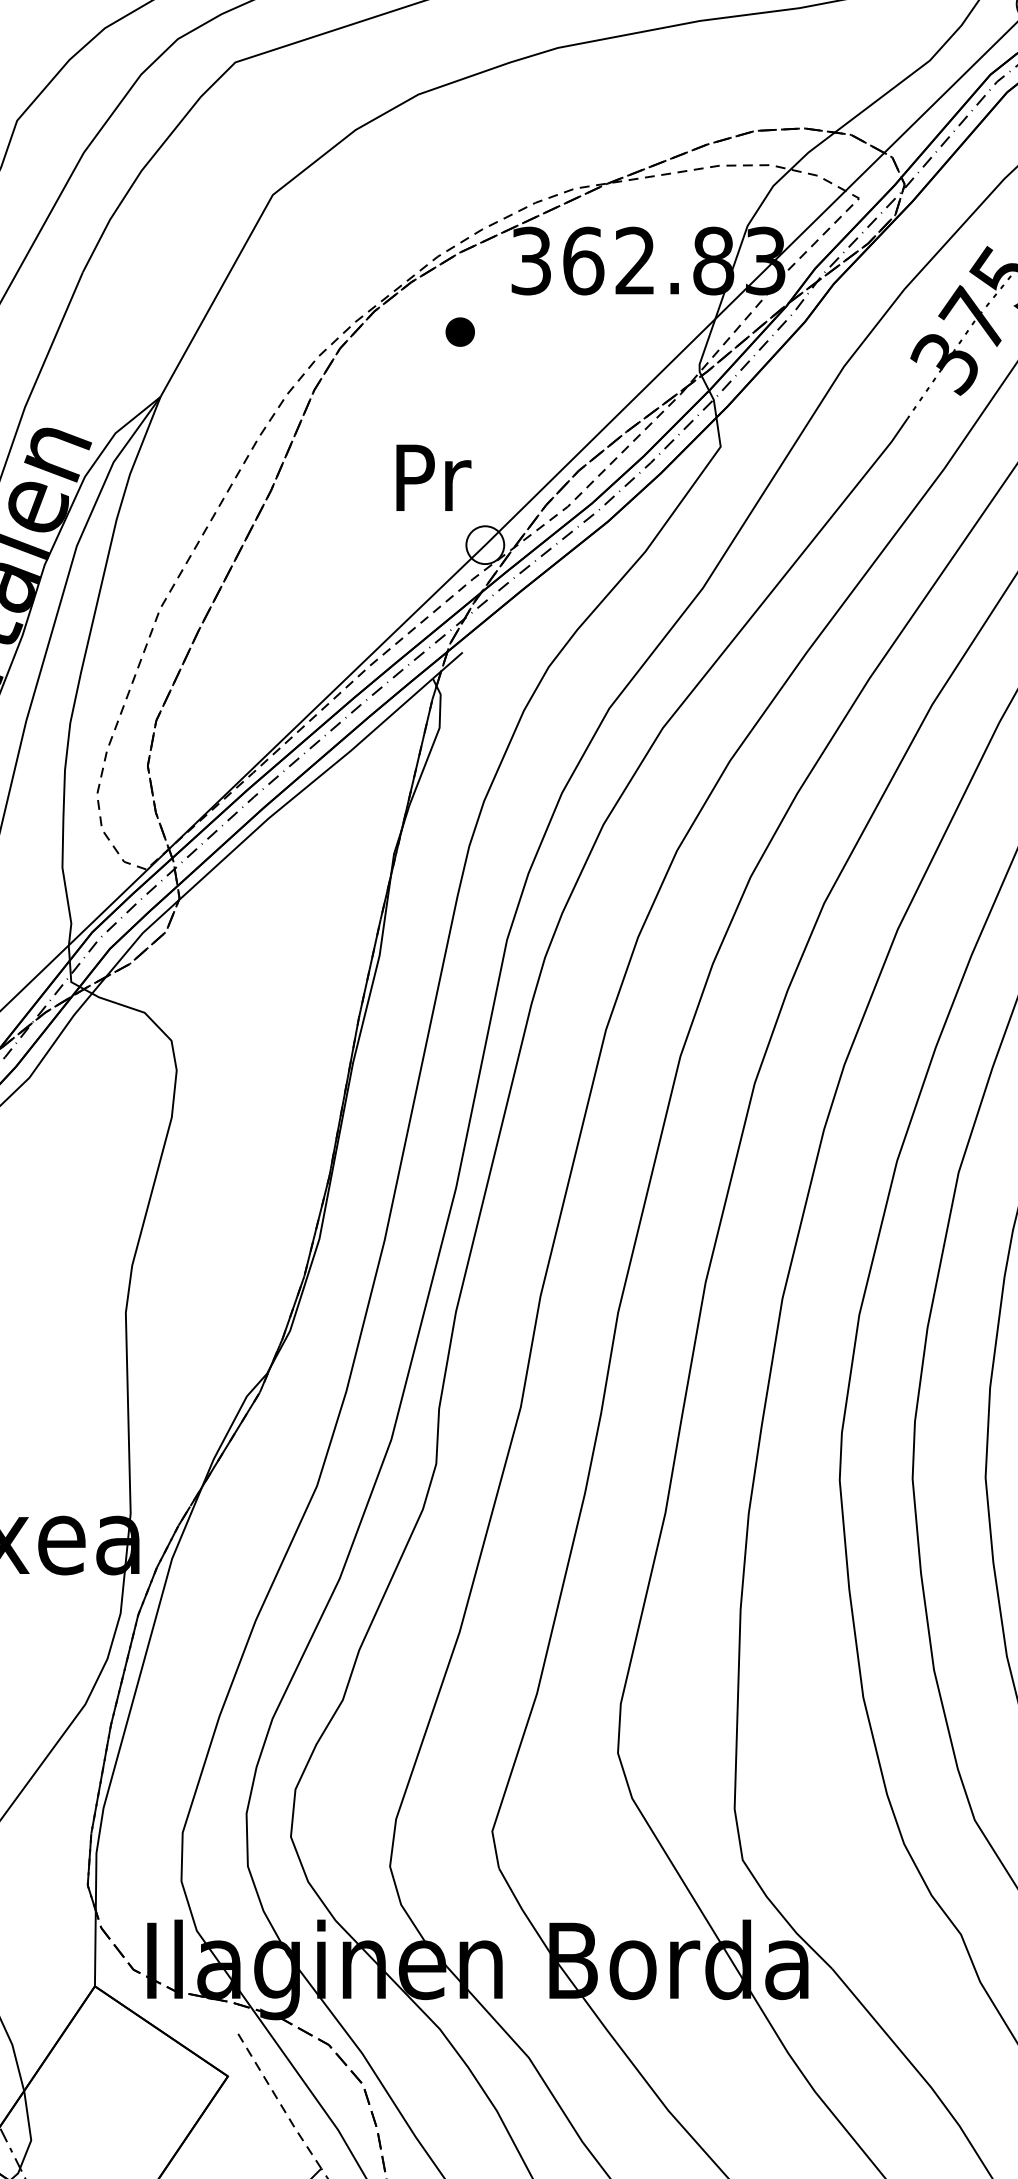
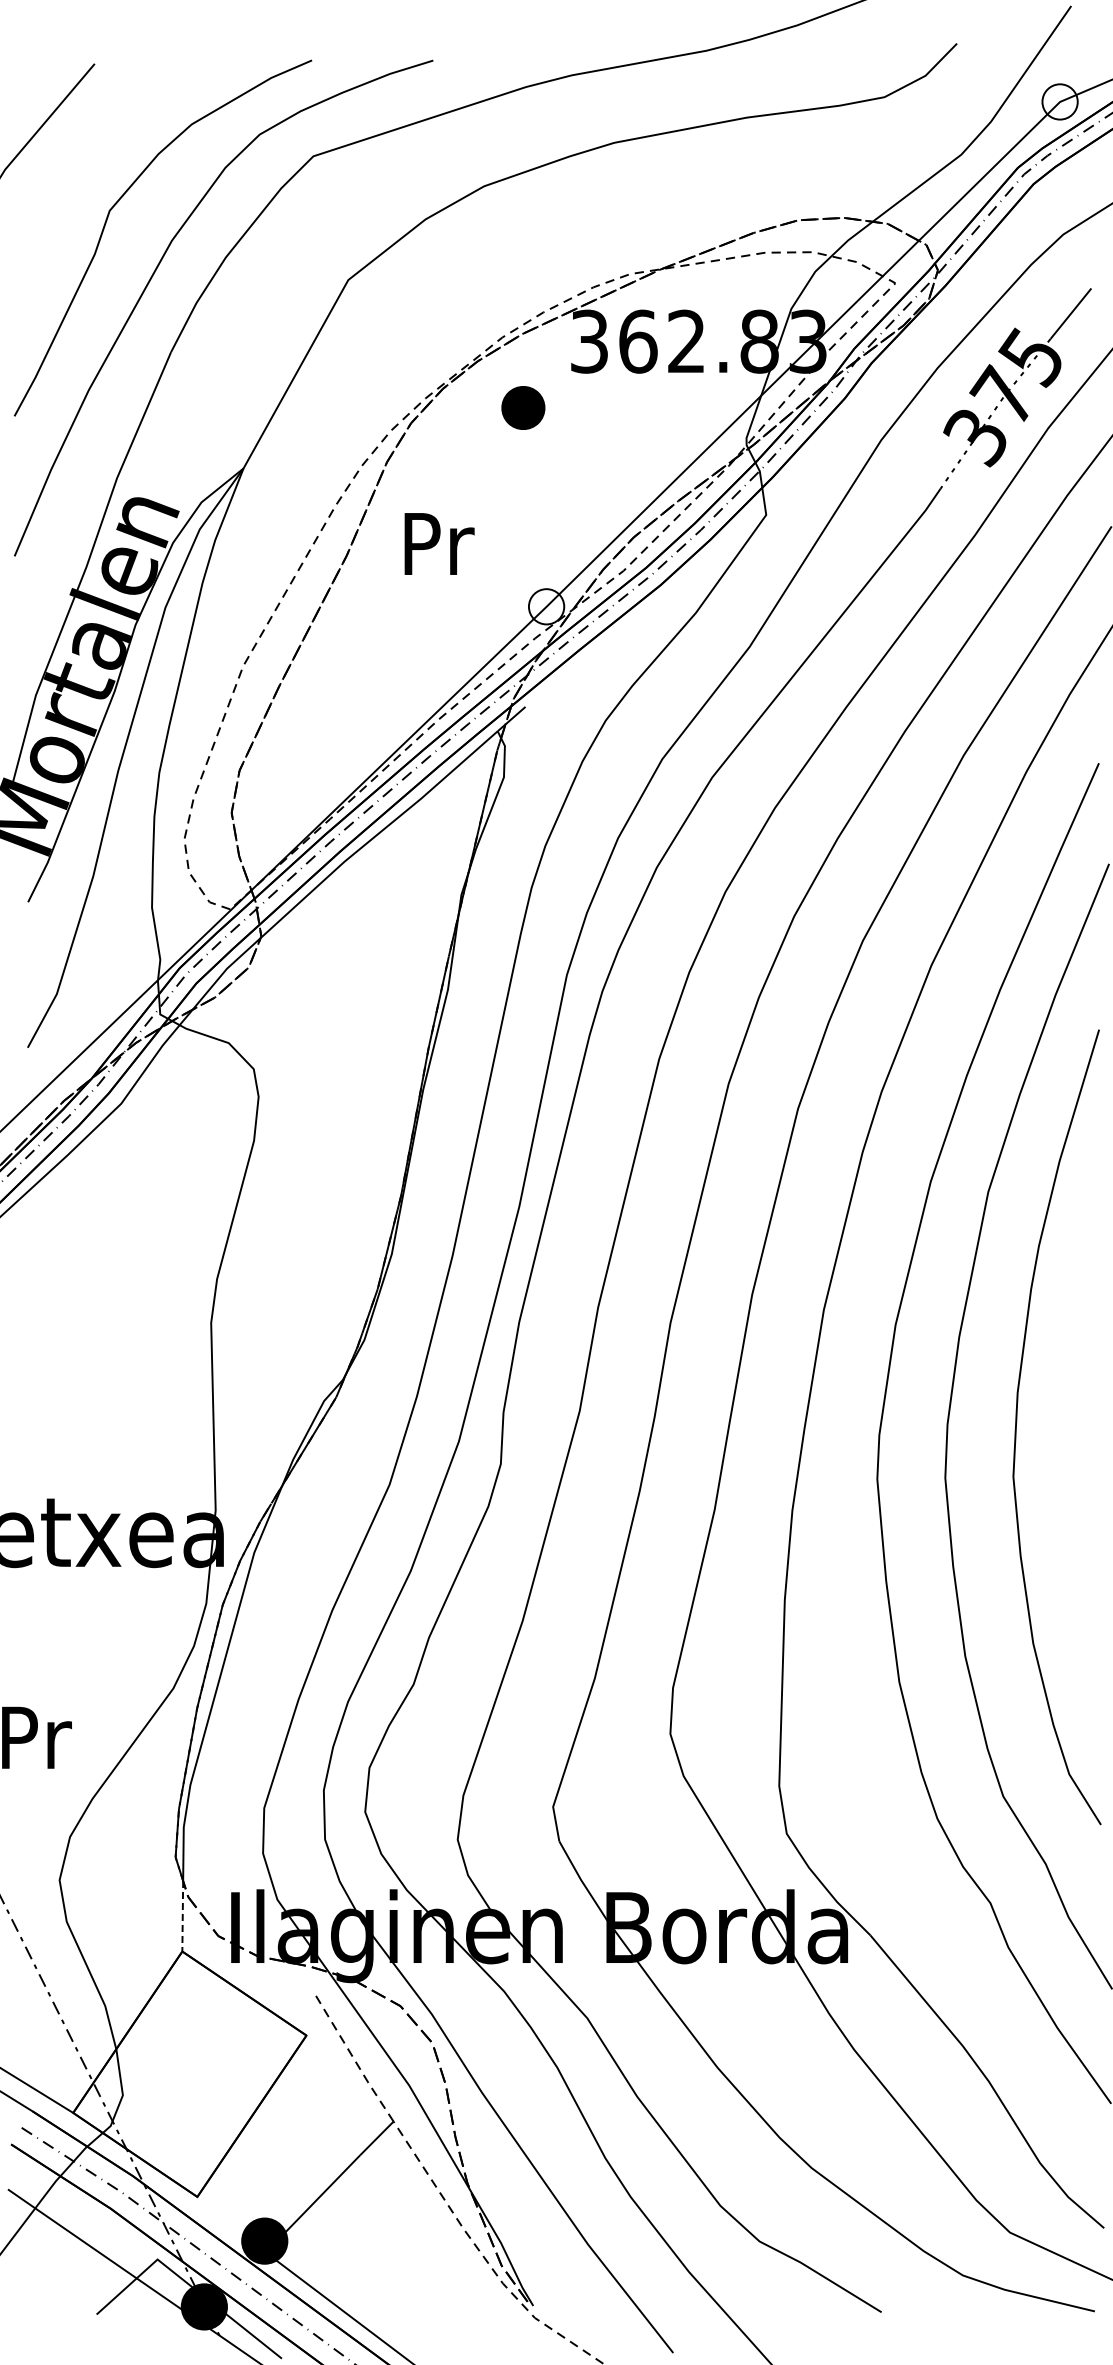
part: (459, 331) -> (522, 407), size x1.6
text: (433, 477) -> (439, 543), moved
line: (95, 1948) -> (182, 1916), solid -> dashed

